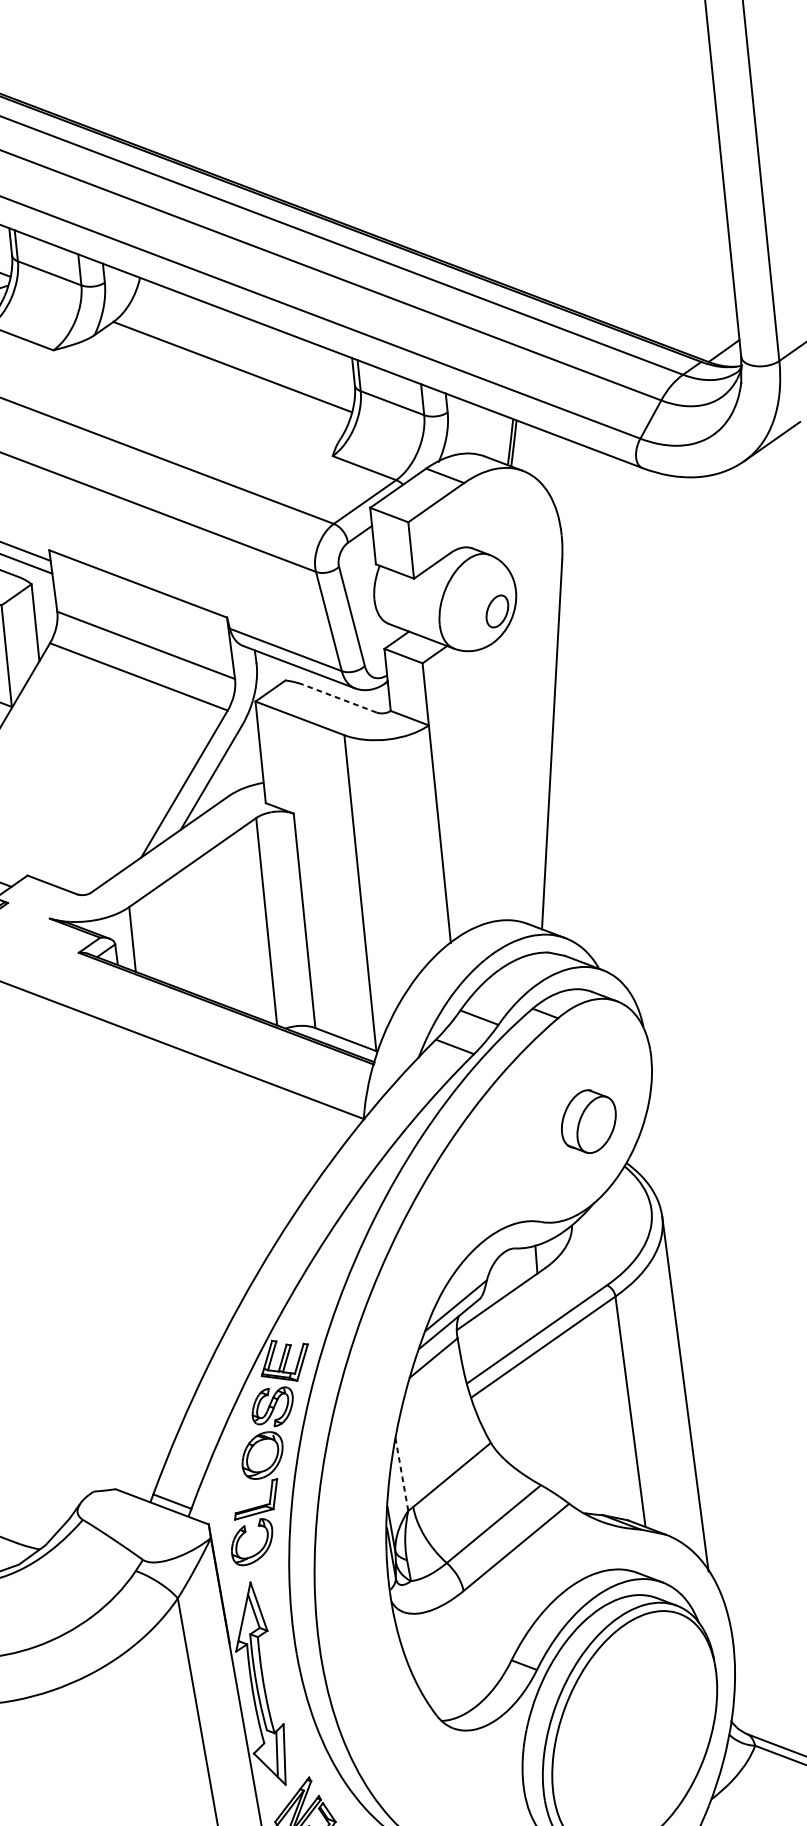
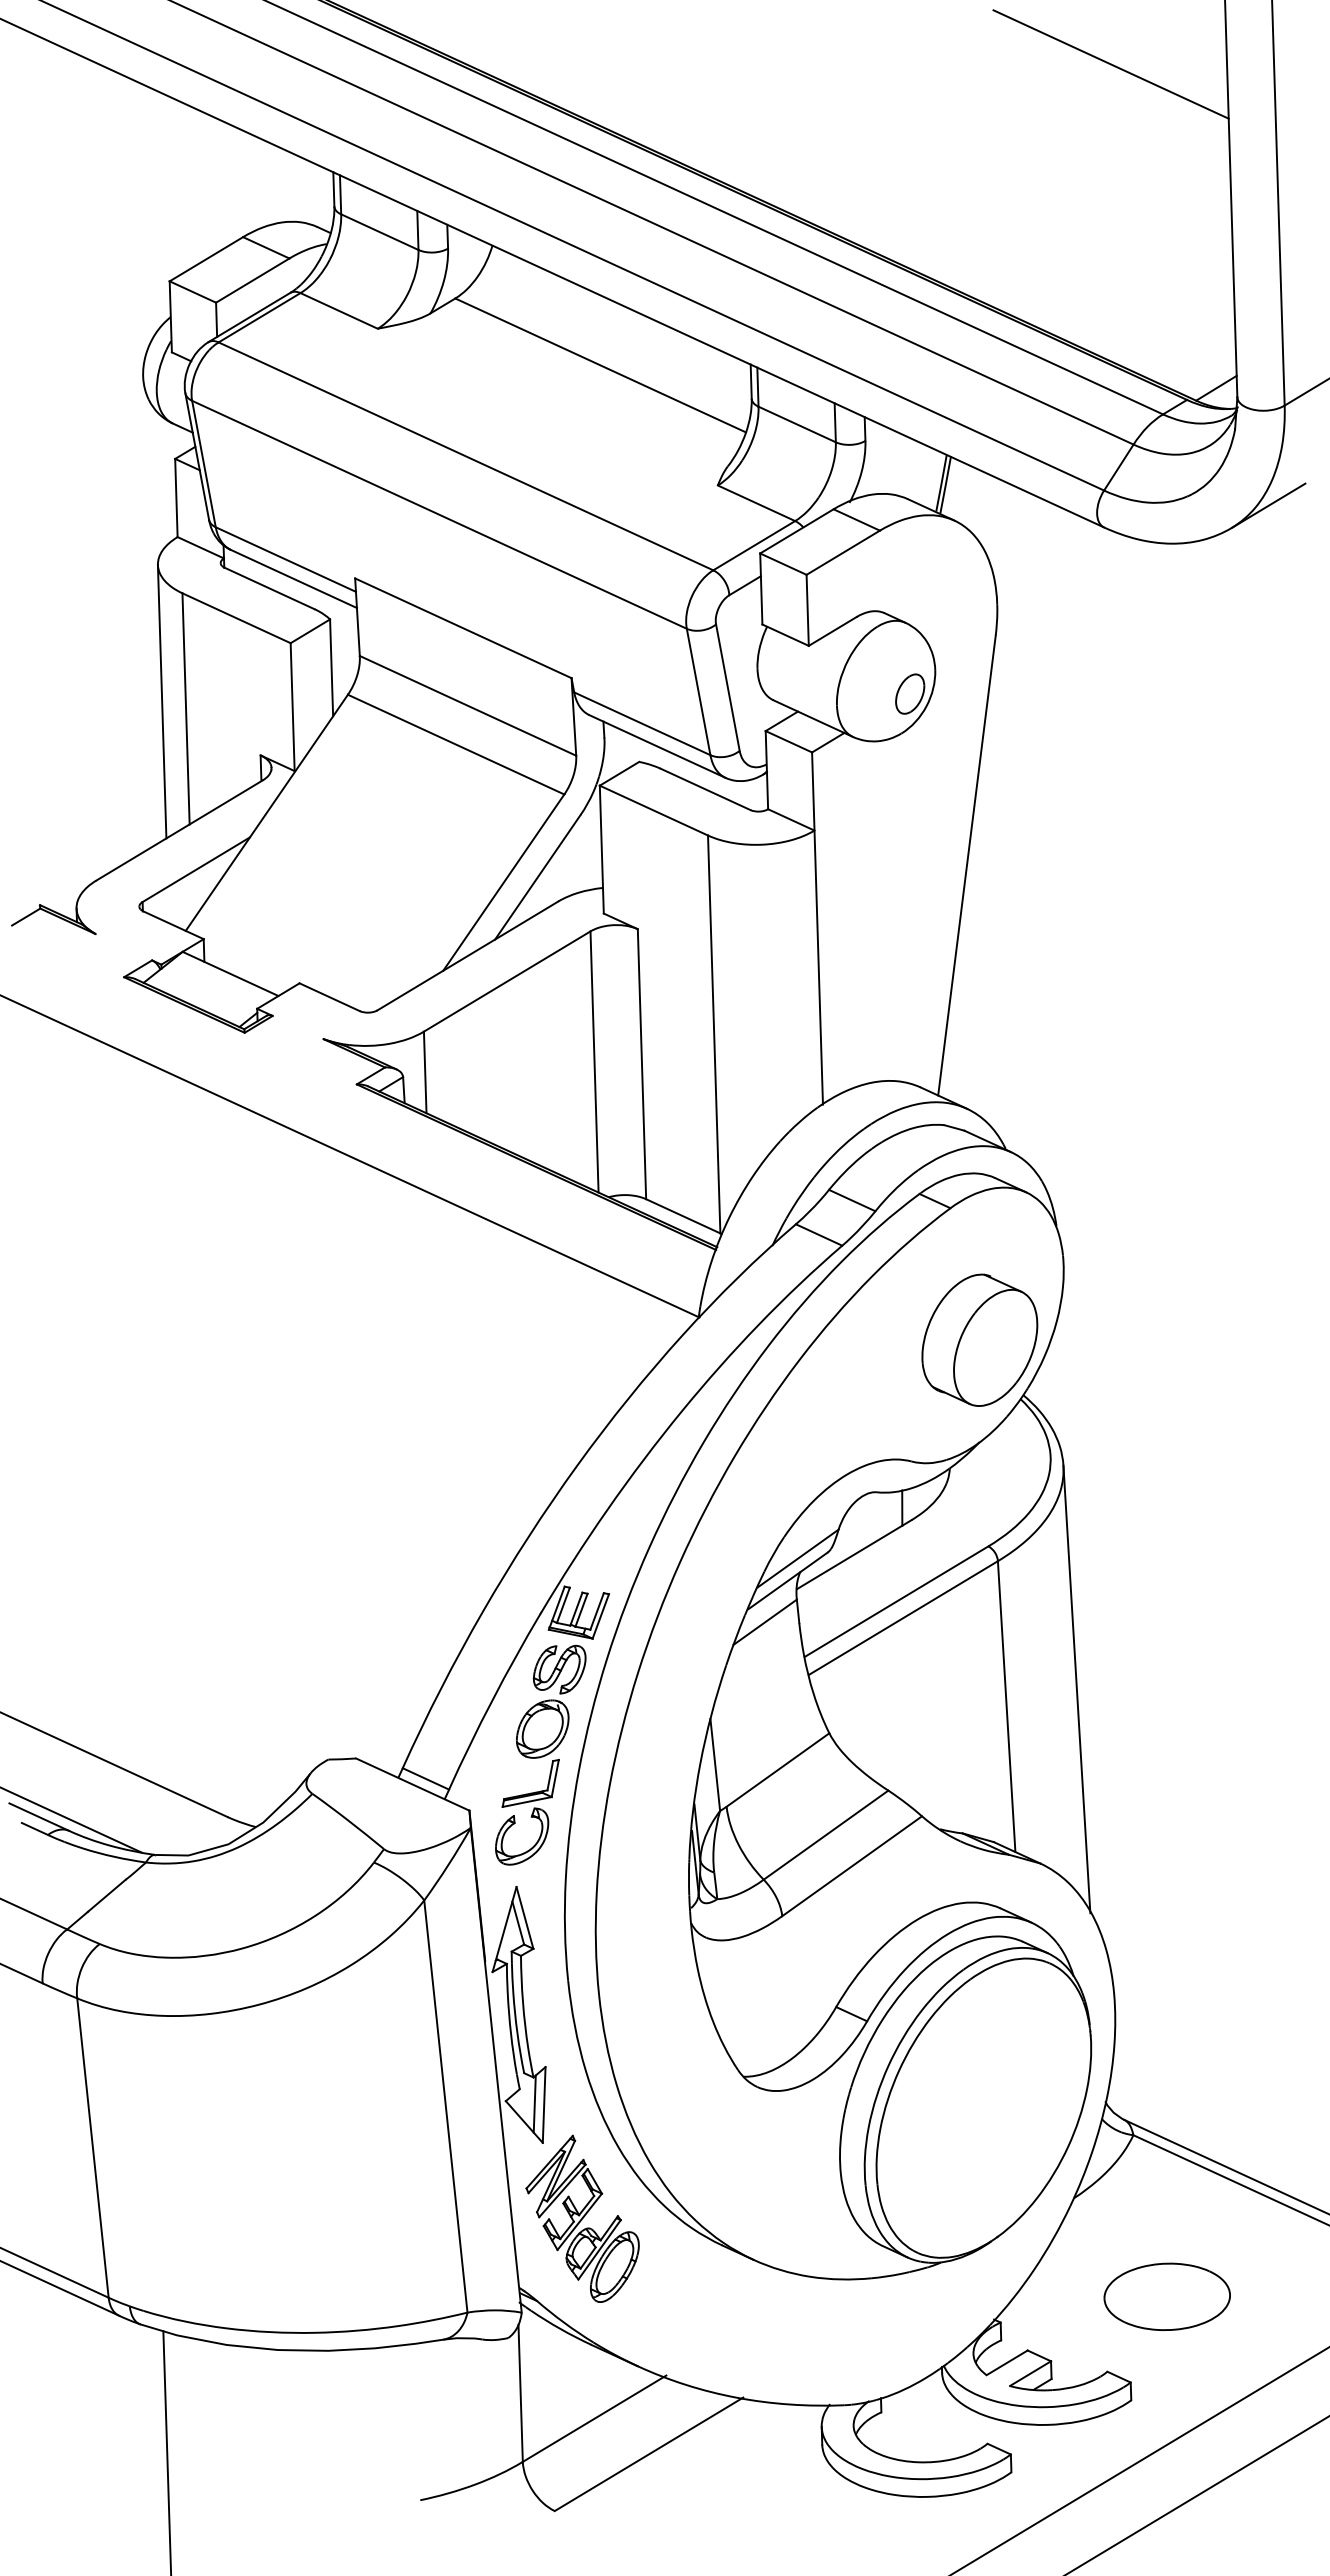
line: (621, 99) -> (1110, 64), added
line: (339, 698) -> (705, 789), dashed -> solid
part: (588, 1121) -> (979, 1339), size x1.67
line: (402, 1474) -> (715, 1765), dashed -> solid

